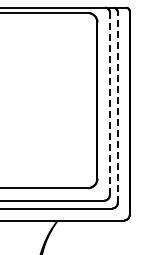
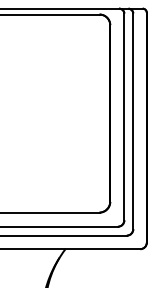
line: (109, 103) -> (123, 116), dashed -> solid
line: (117, 106) -> (132, 120), dashed -> solid

